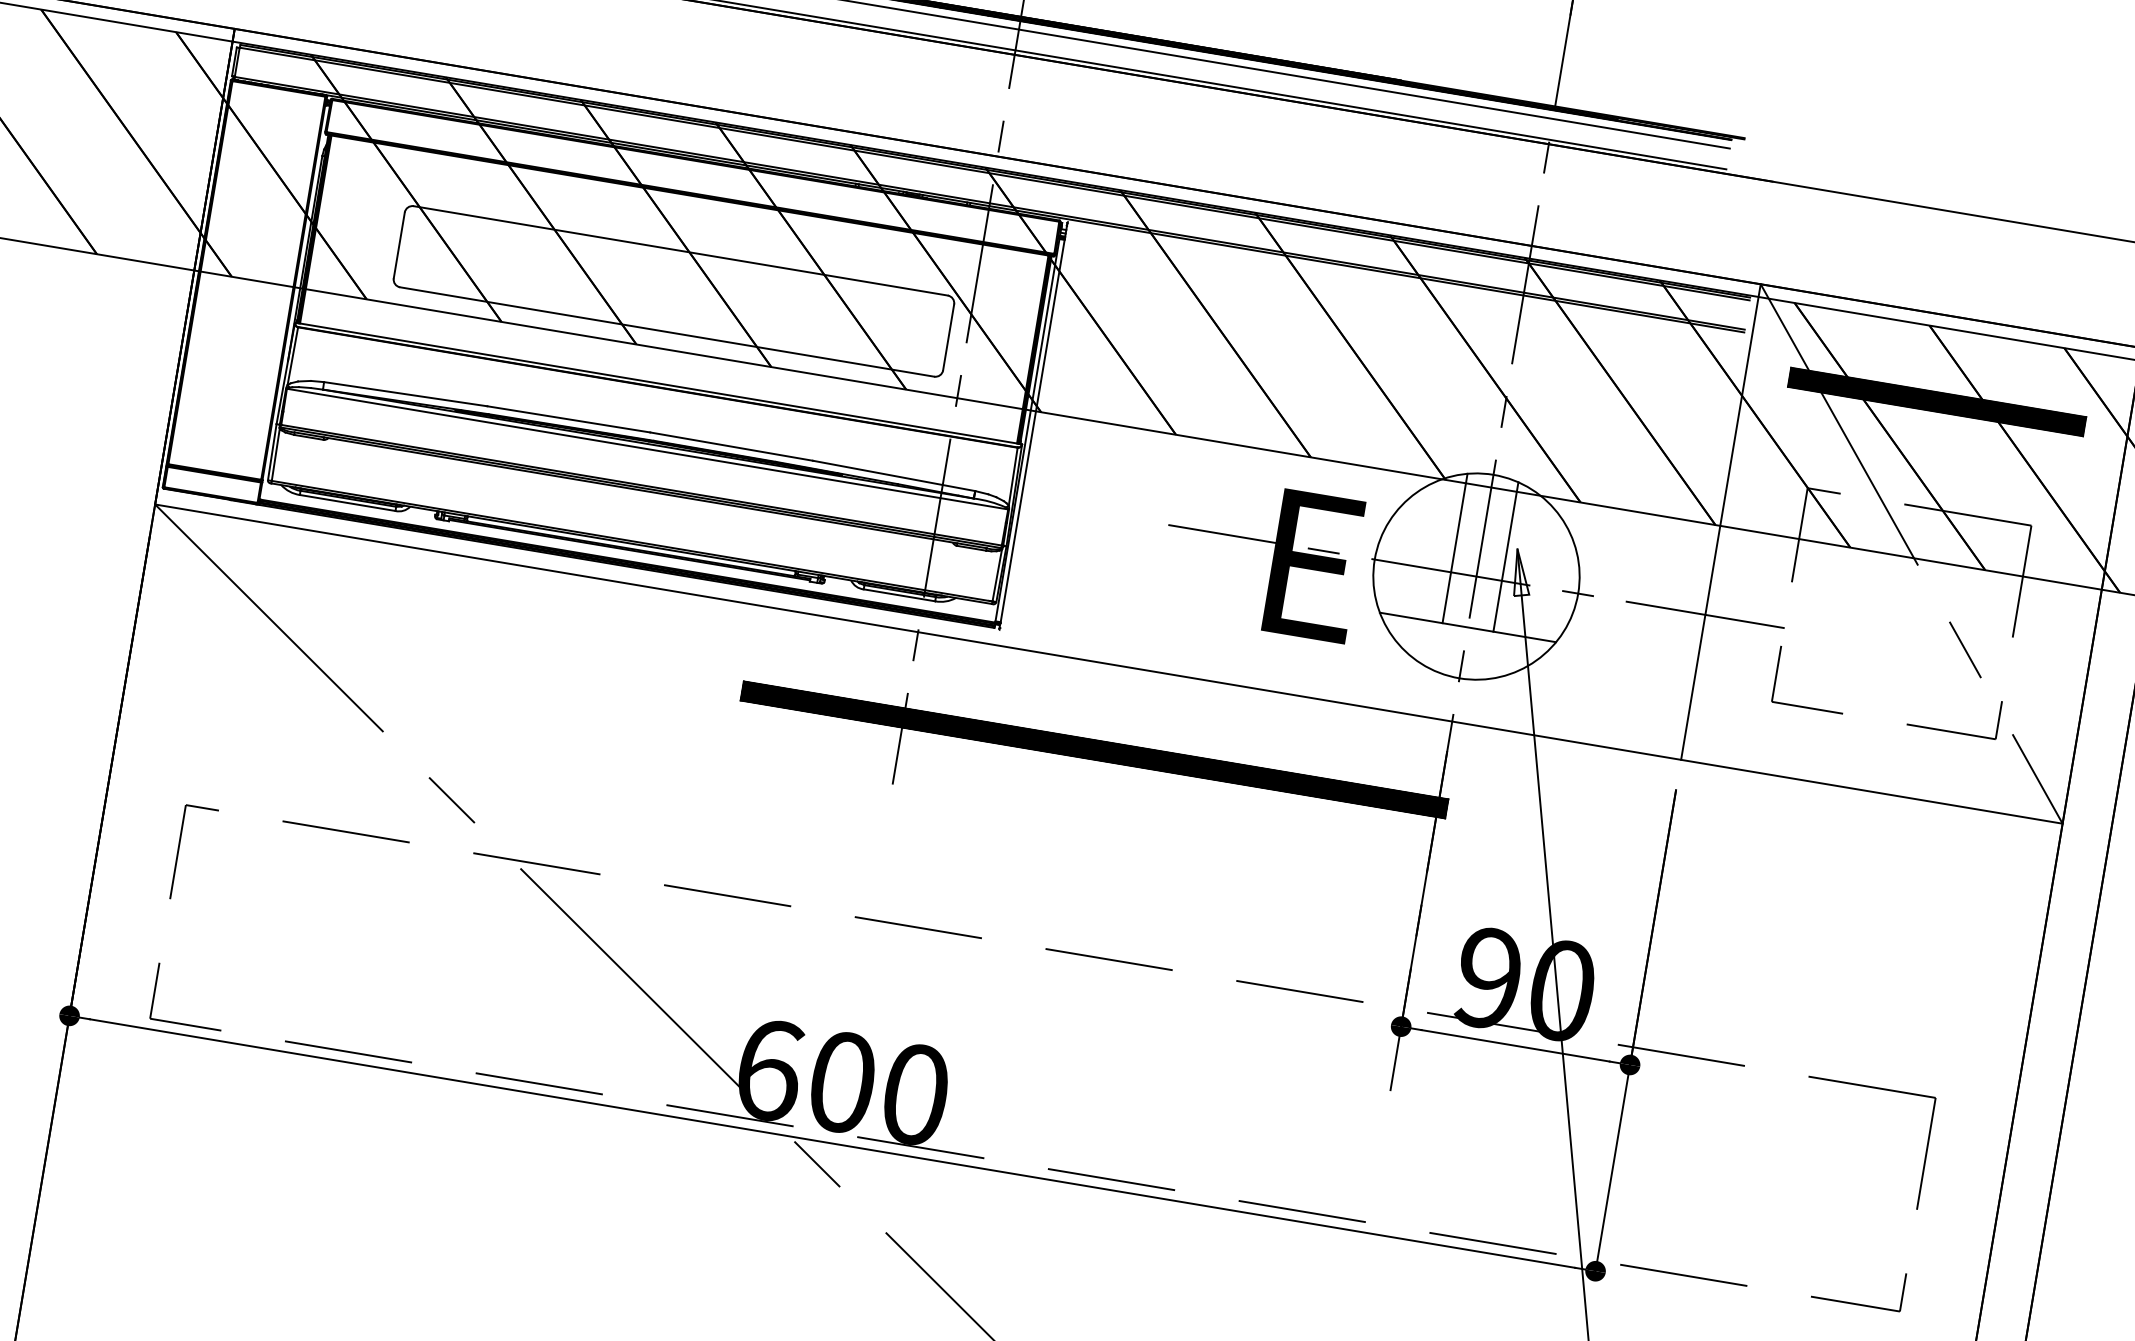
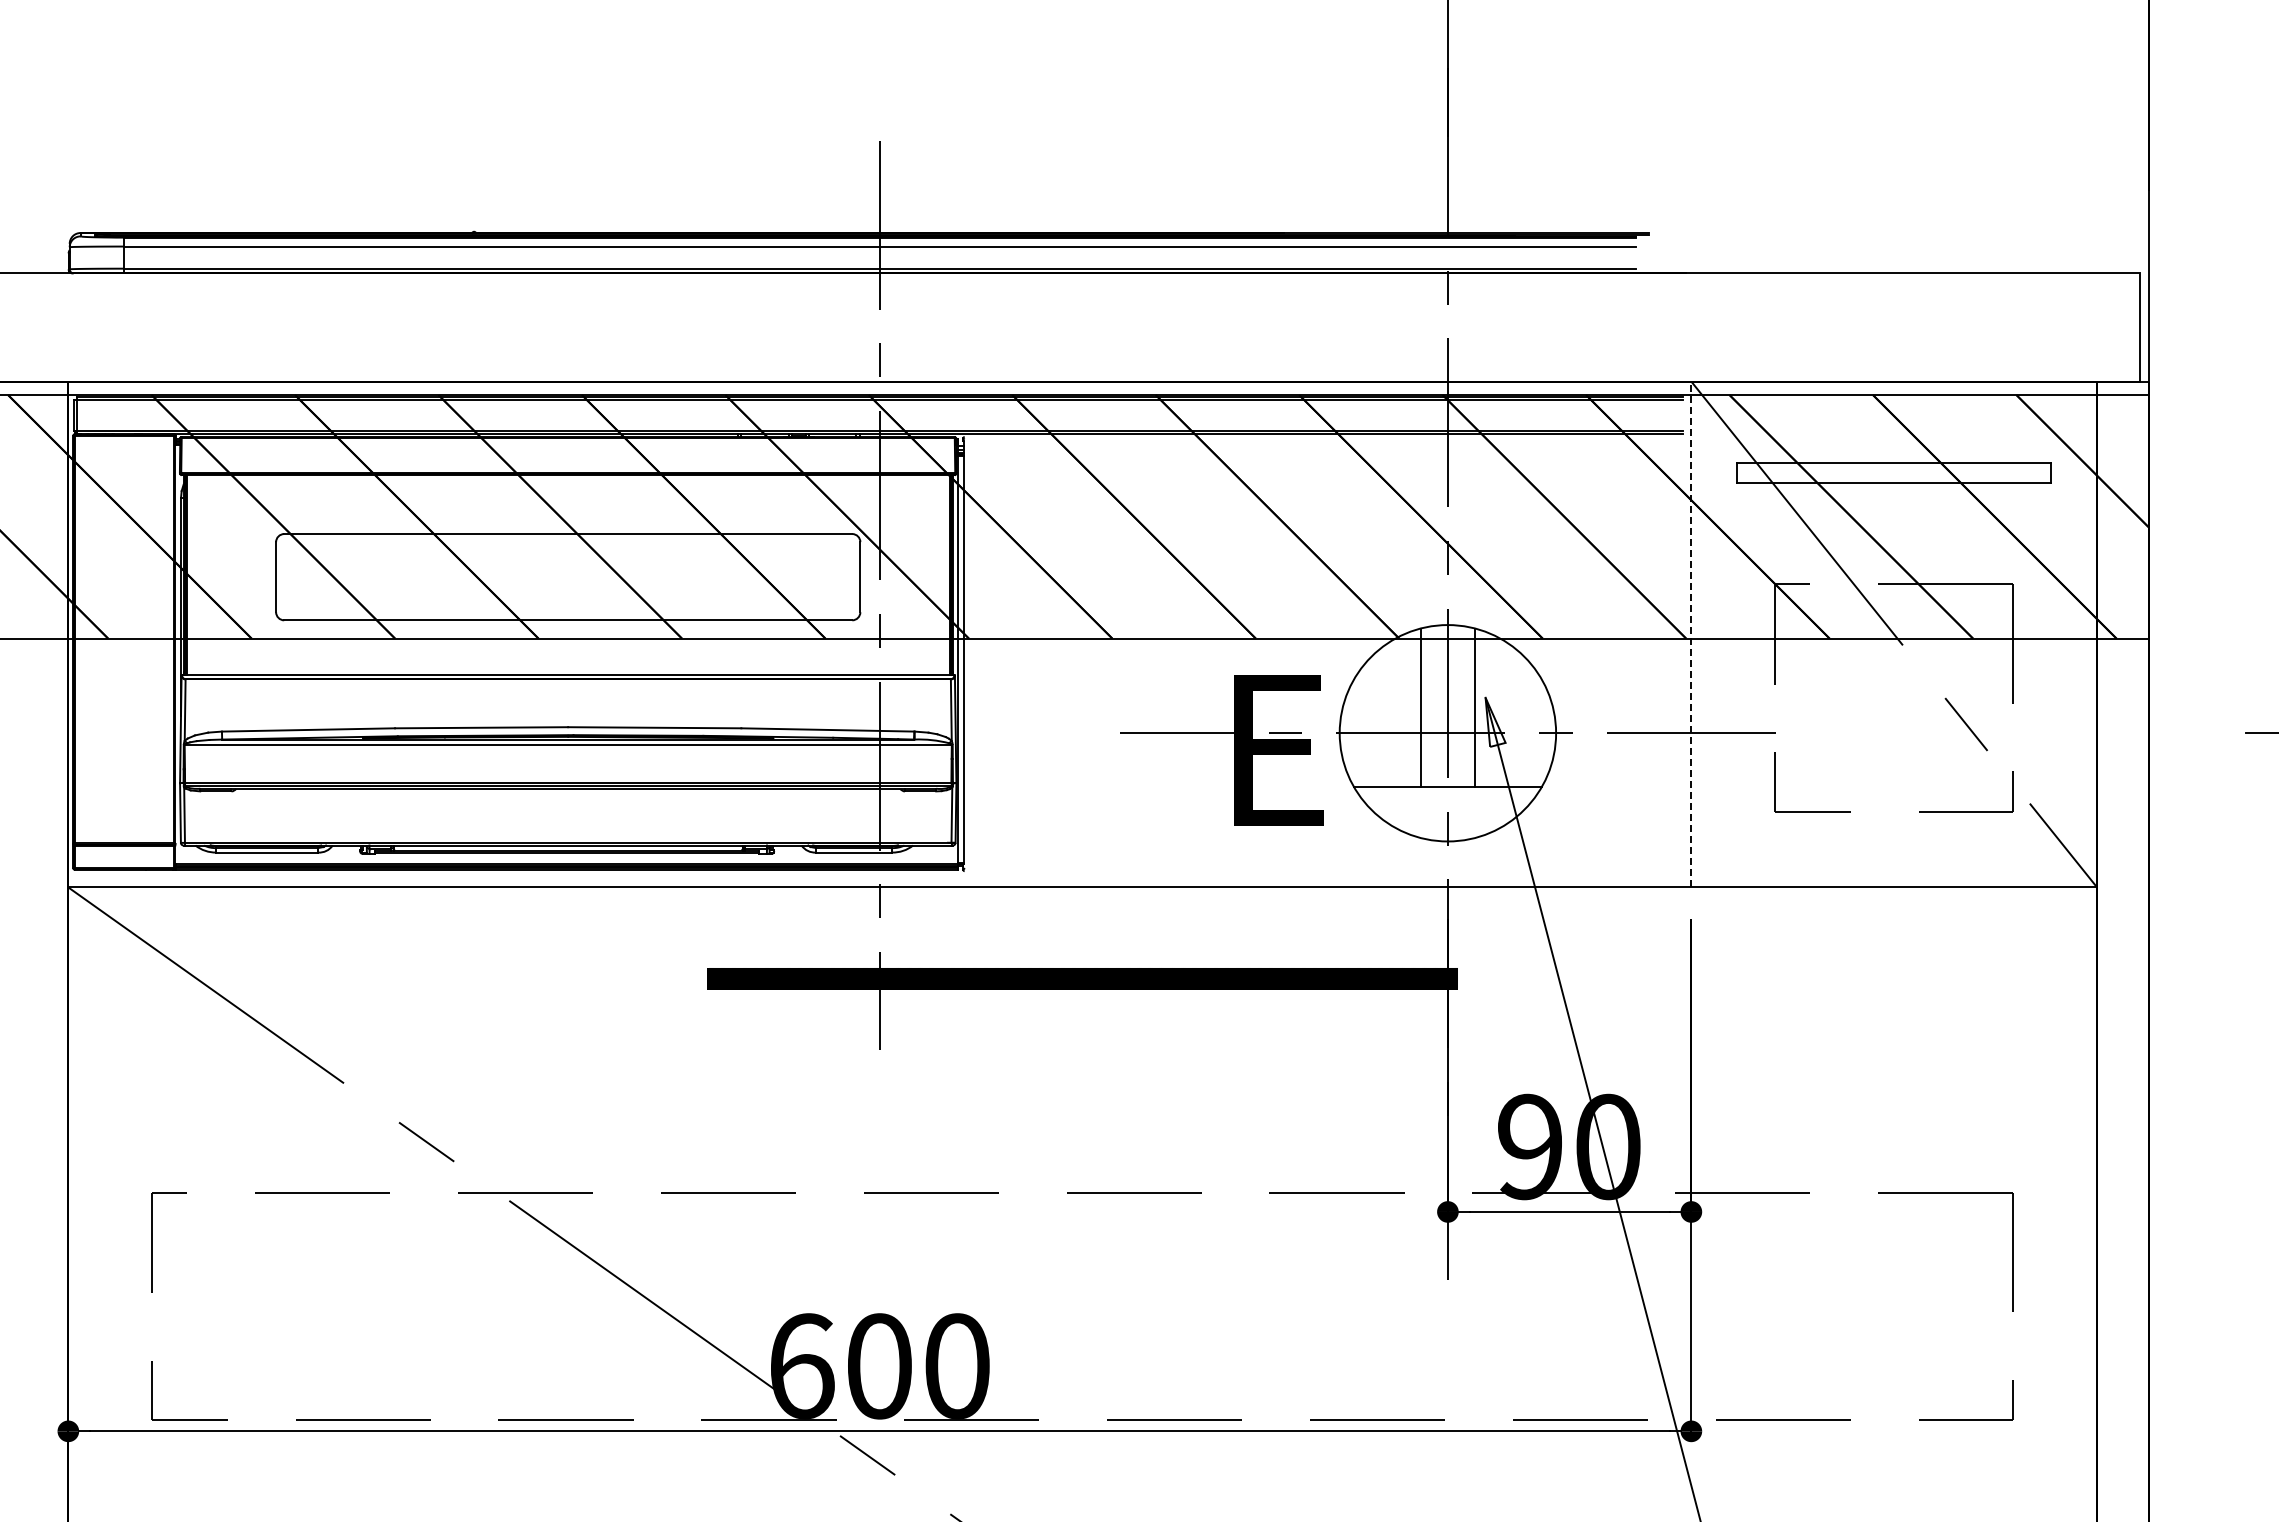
hatch: (1937, 401) -> (1894, 472), removed
line: (1721, 522) -> (1691, 634), solid -> dashed

